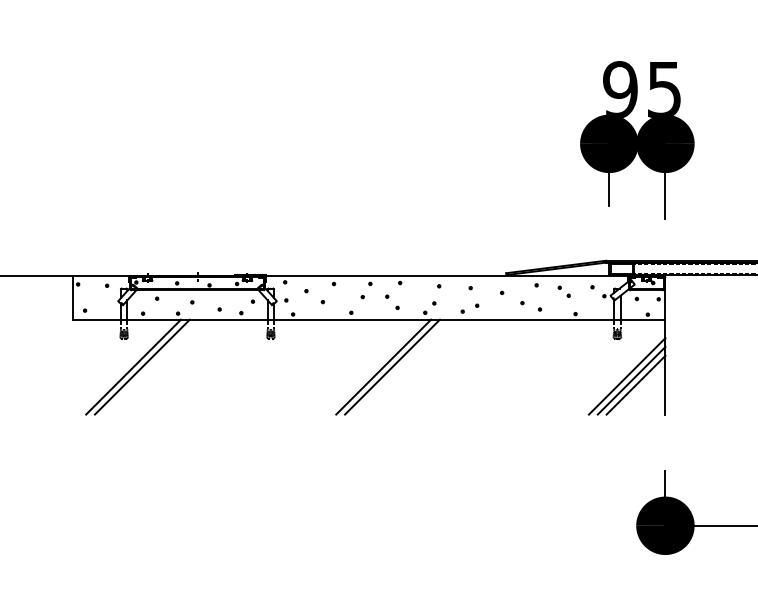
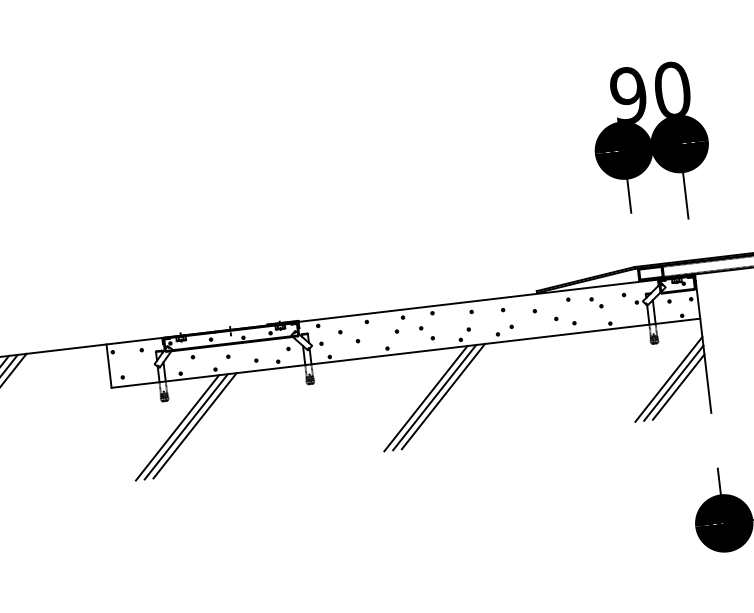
text: (664, 89) -> (672, 90), 95 -> 90
line: (150, 366) -> (194, 425), added
line: (400, 366) -> (442, 396), added

